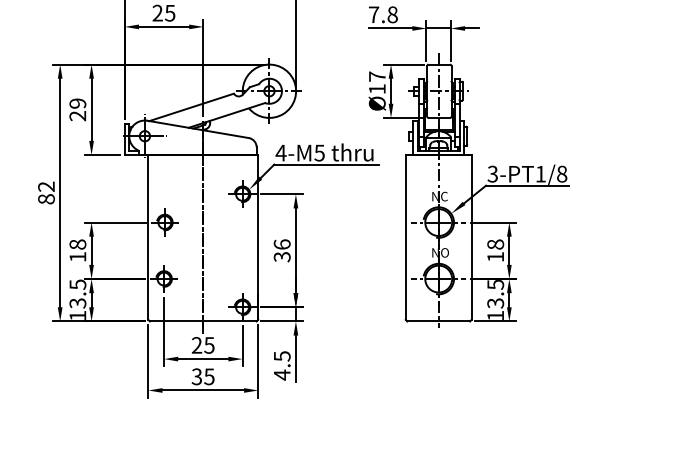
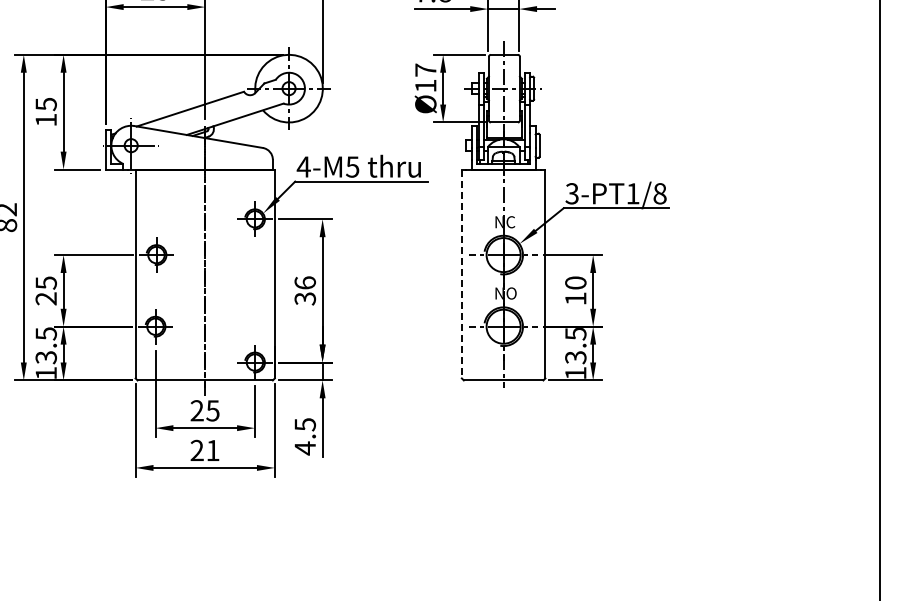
text: (77, 110) -> (45, 112), 29 -> 15
line: (405, 237) -> (461, 274), solid -> dashed
text: (495, 244) -> (575, 282), 18 -> 10
text: (77, 250) -> (45, 290), 18 -> 25
text: (202, 376) -> (204, 450), 35 -> 21

